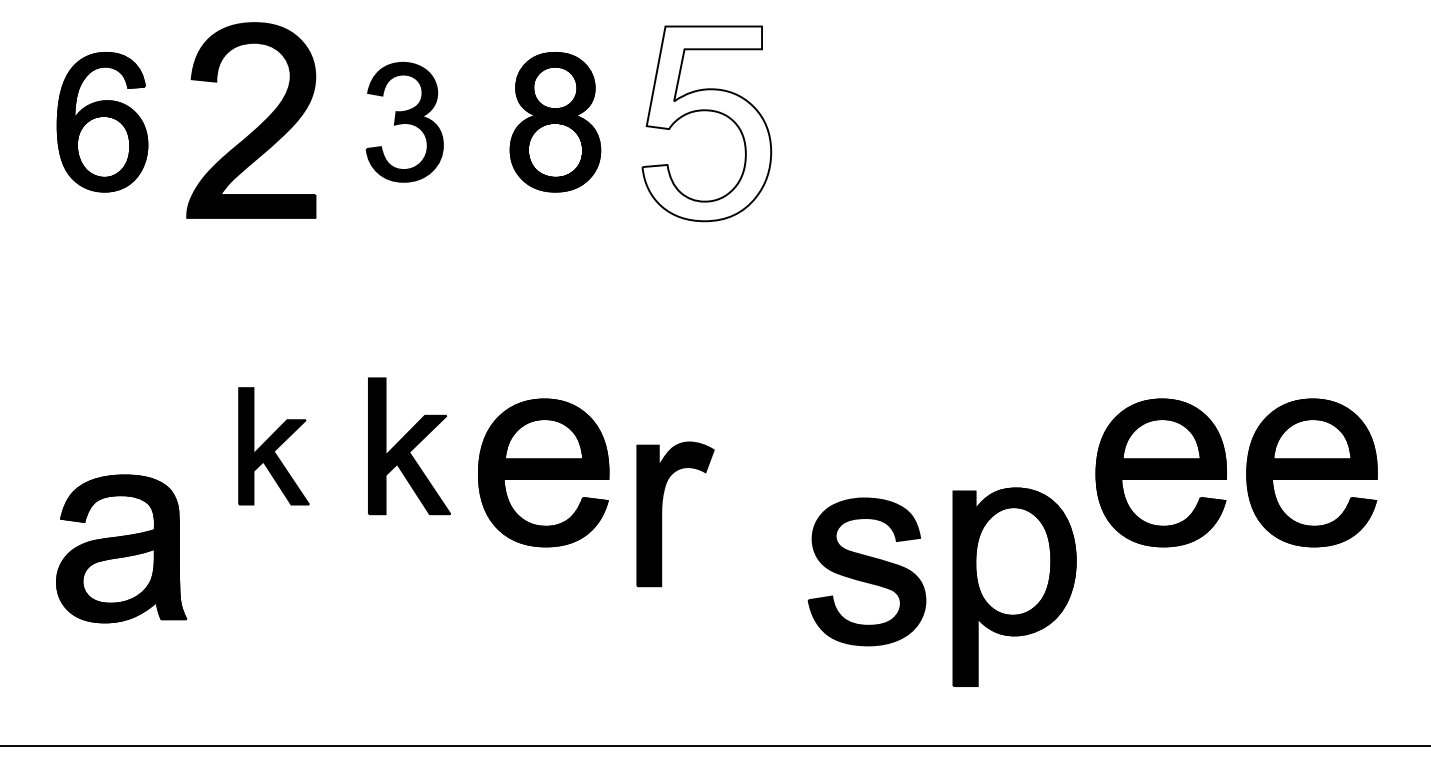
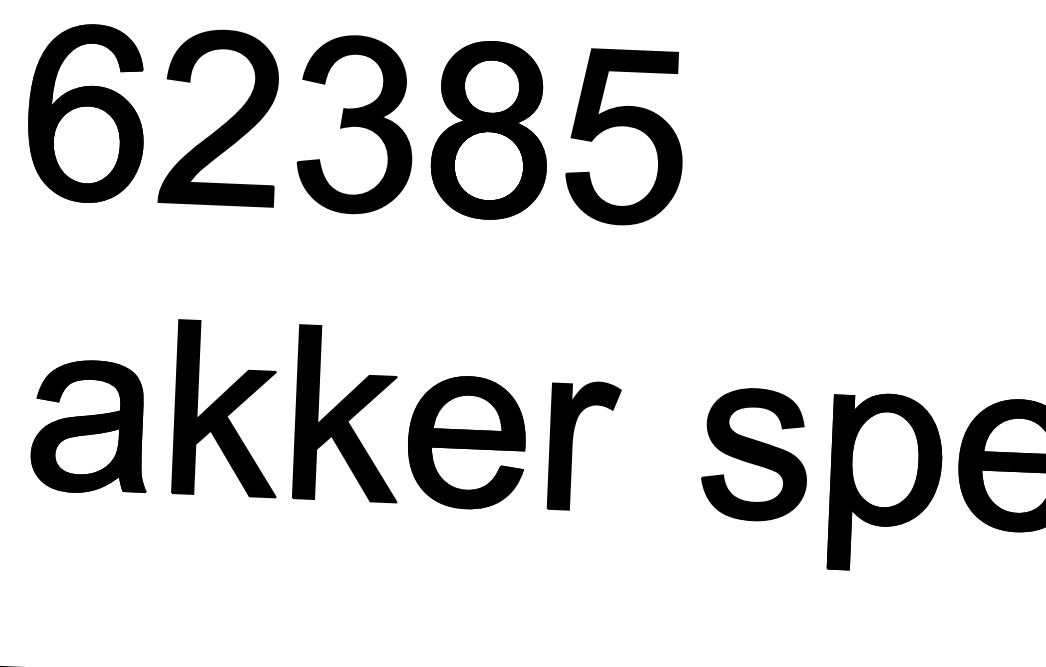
part: (102, 122) -> (86, 113), size x1.43
part: (404, 122) -> (355, 125), size x1.67
part: (555, 122) -> (490, 130), size x1.43
fill: (706, 123) -> (624, 137), added
part: (273, 446) -> (226, 408), size x1.67
part: (409, 446) -> (348, 414), size x1.43
part: (662, 514) -> (572, 445), moved
part: (121, 548) -> (90, 426), moved
part: (866, 571) -> (754, 454), moved
part: (1014, 586) -> (885, 482), moved

